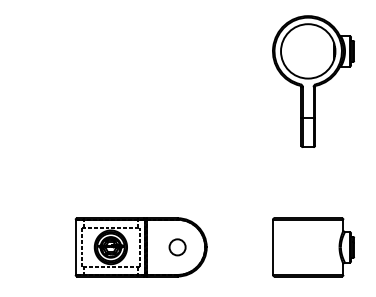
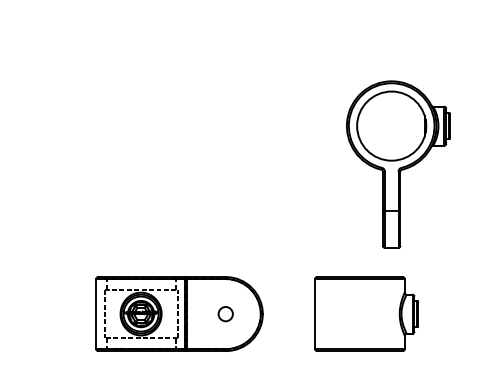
part: (313, 81) -> (398, 164), moved
circle: (177, 247) -> (225, 314), size x0.7
part: (313, 247) -> (366, 314), moved

